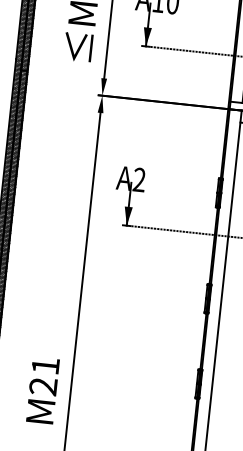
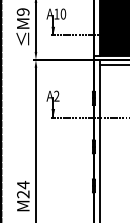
text: (46, 364) -> (23, 184), M21 -> M24

